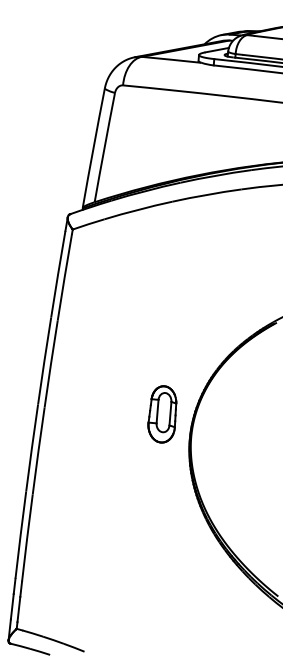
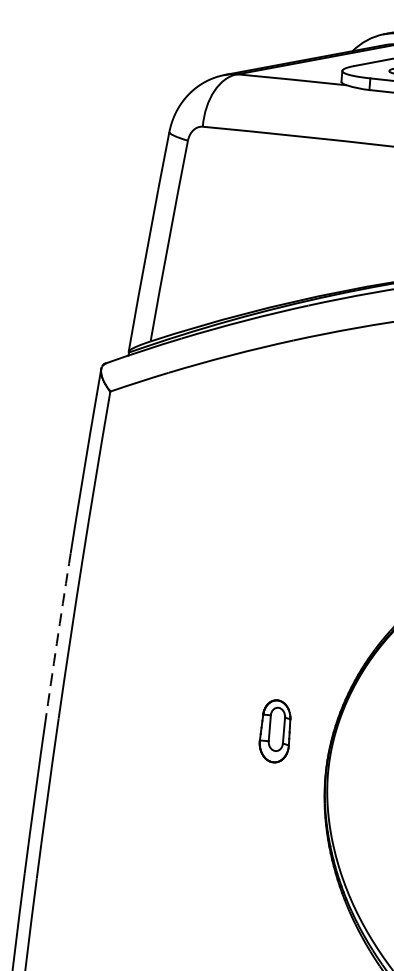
arc: (44, 361) -> (58, 634), solid -> dashed
part: (162, 414) -> (275, 731), size x0.6

